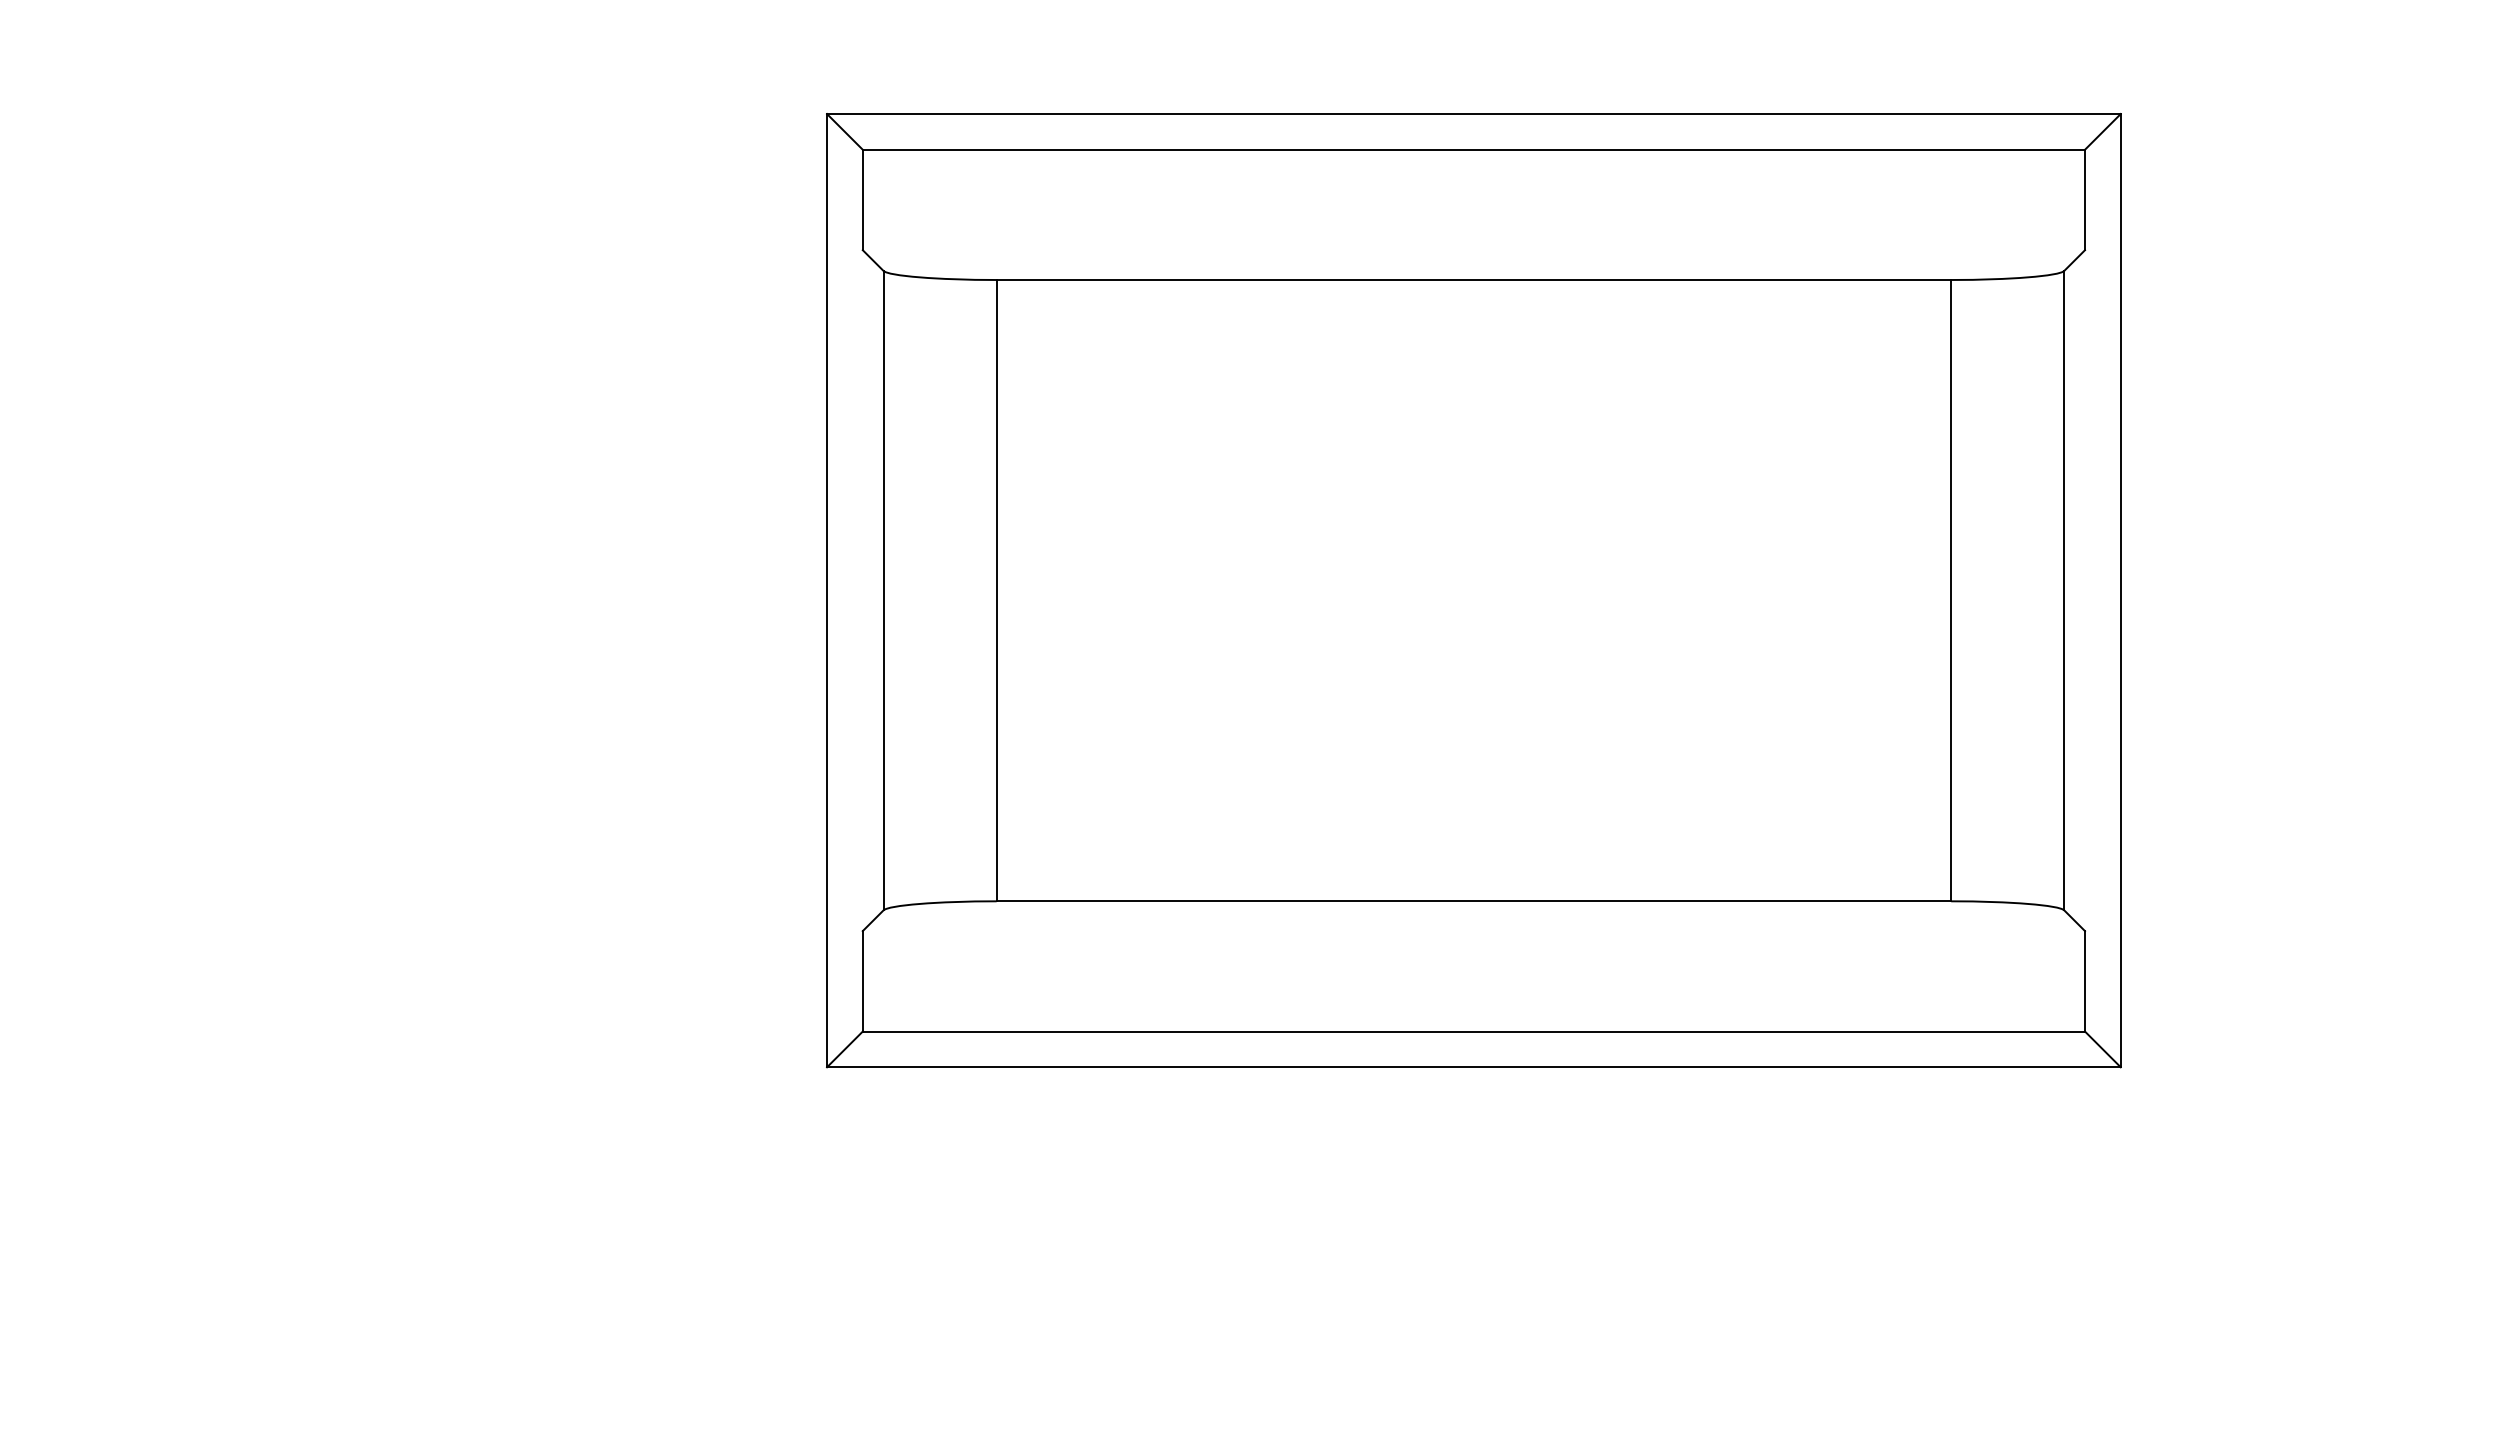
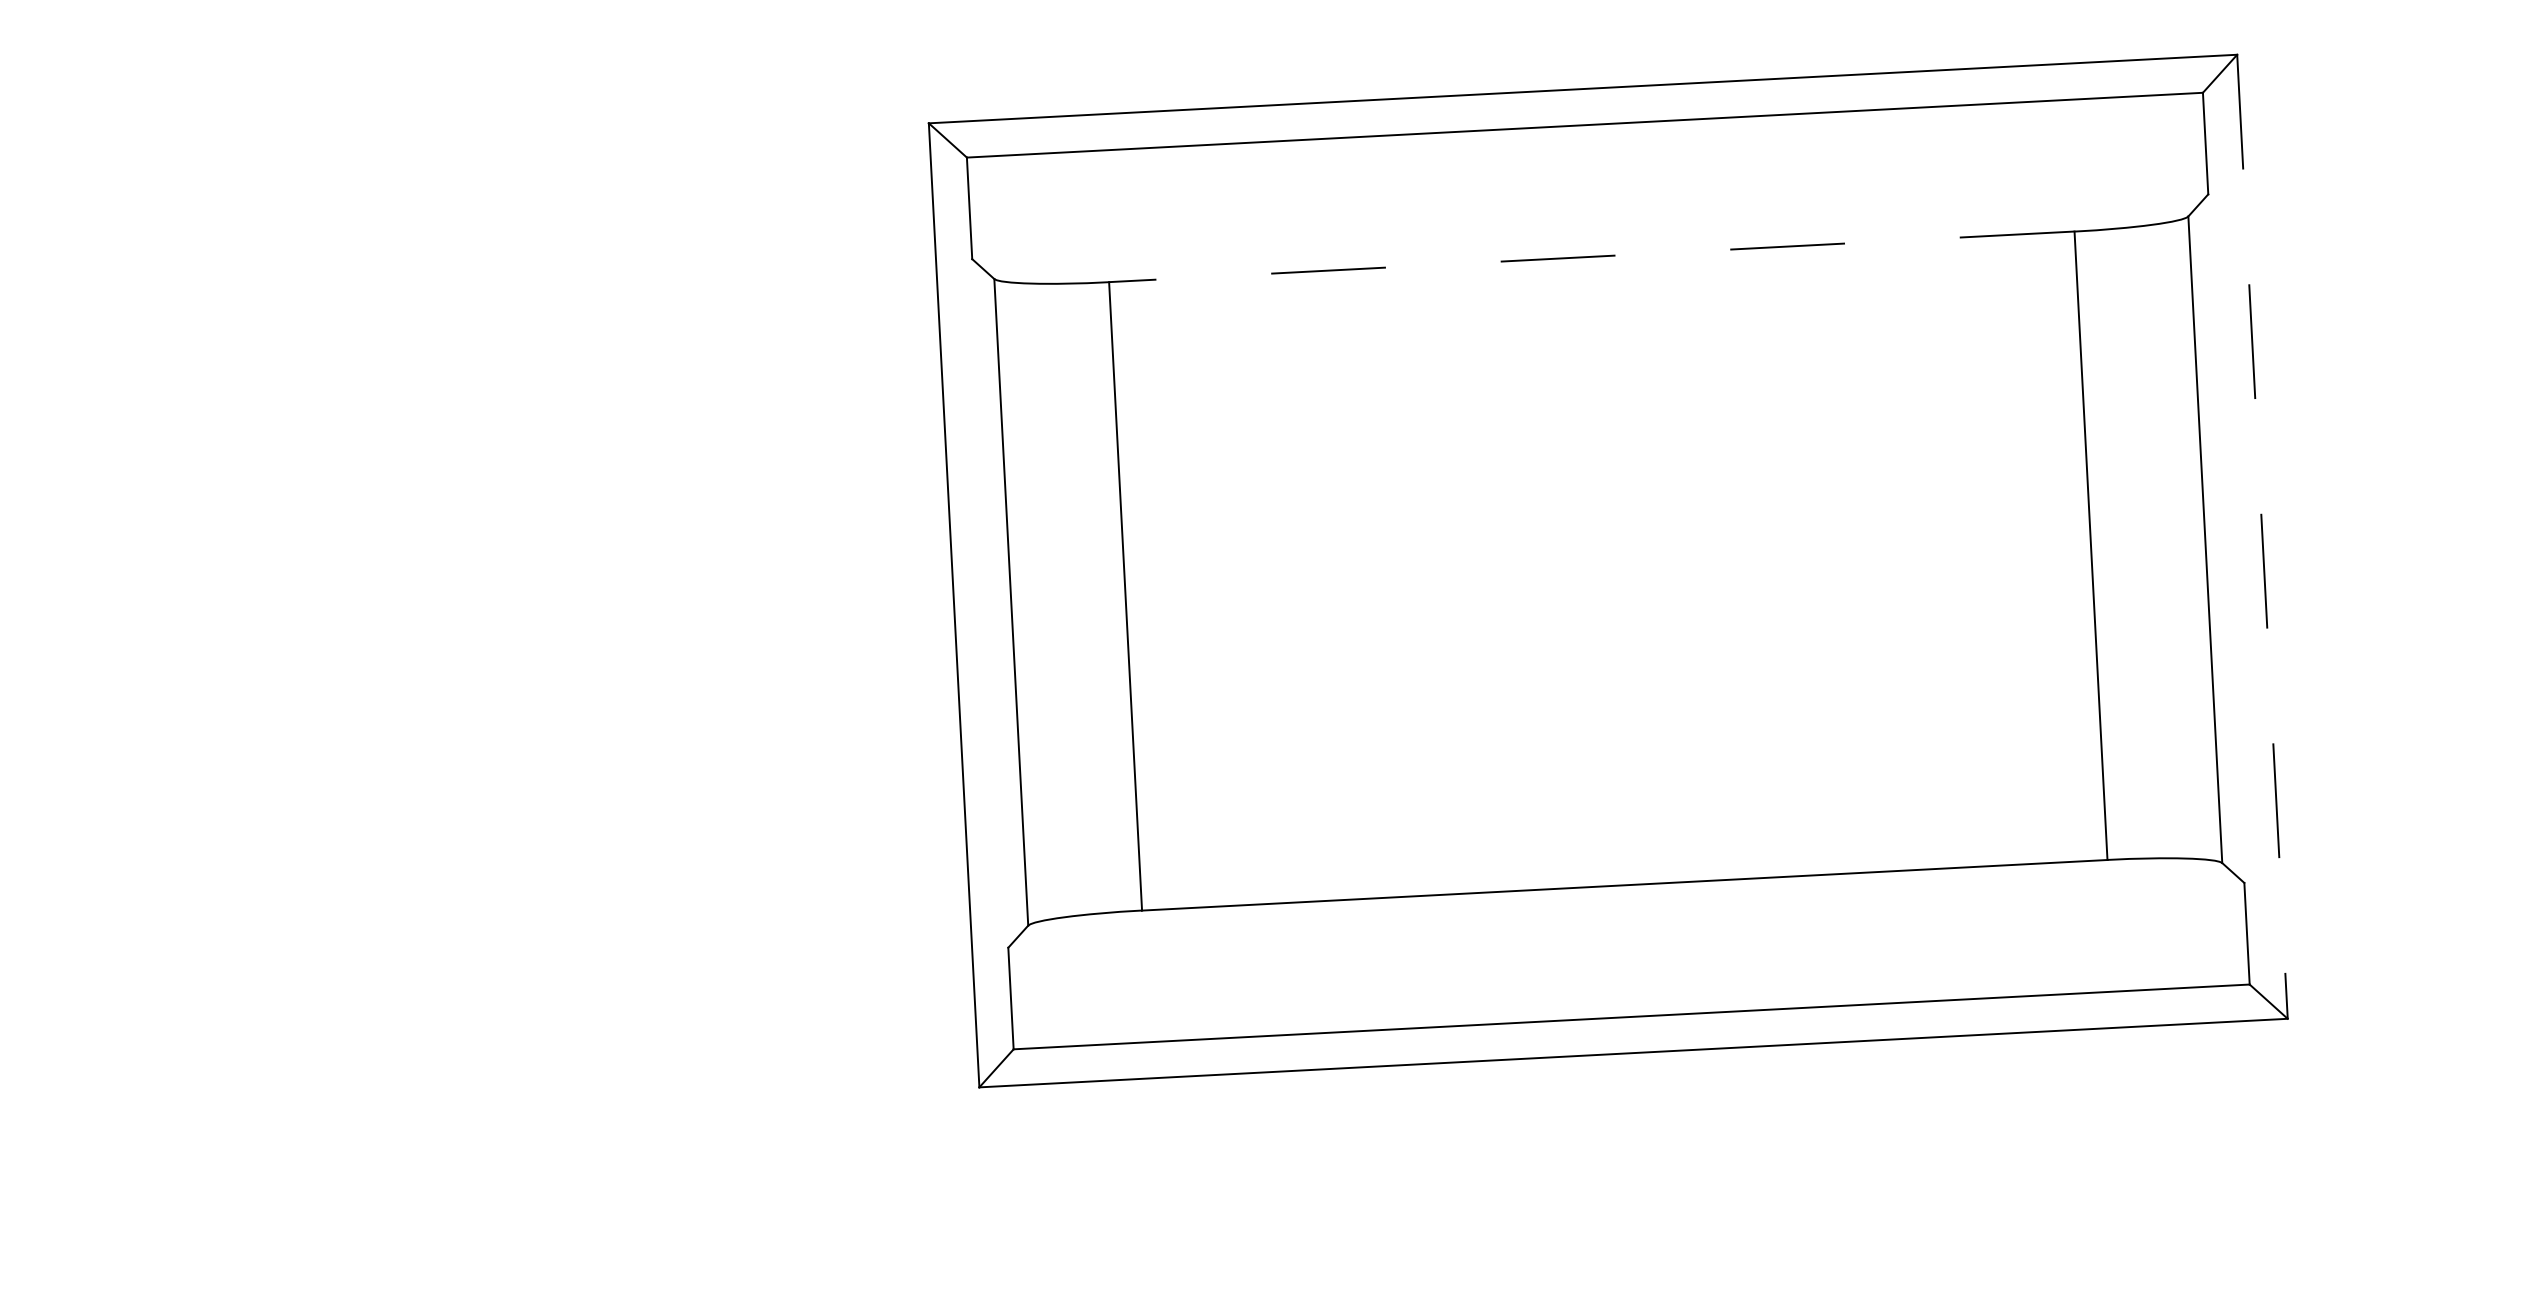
line: (1473, 279) -> (1591, 256), solid -> dashed
line: (2120, 590) -> (2262, 536), solid -> dashed

